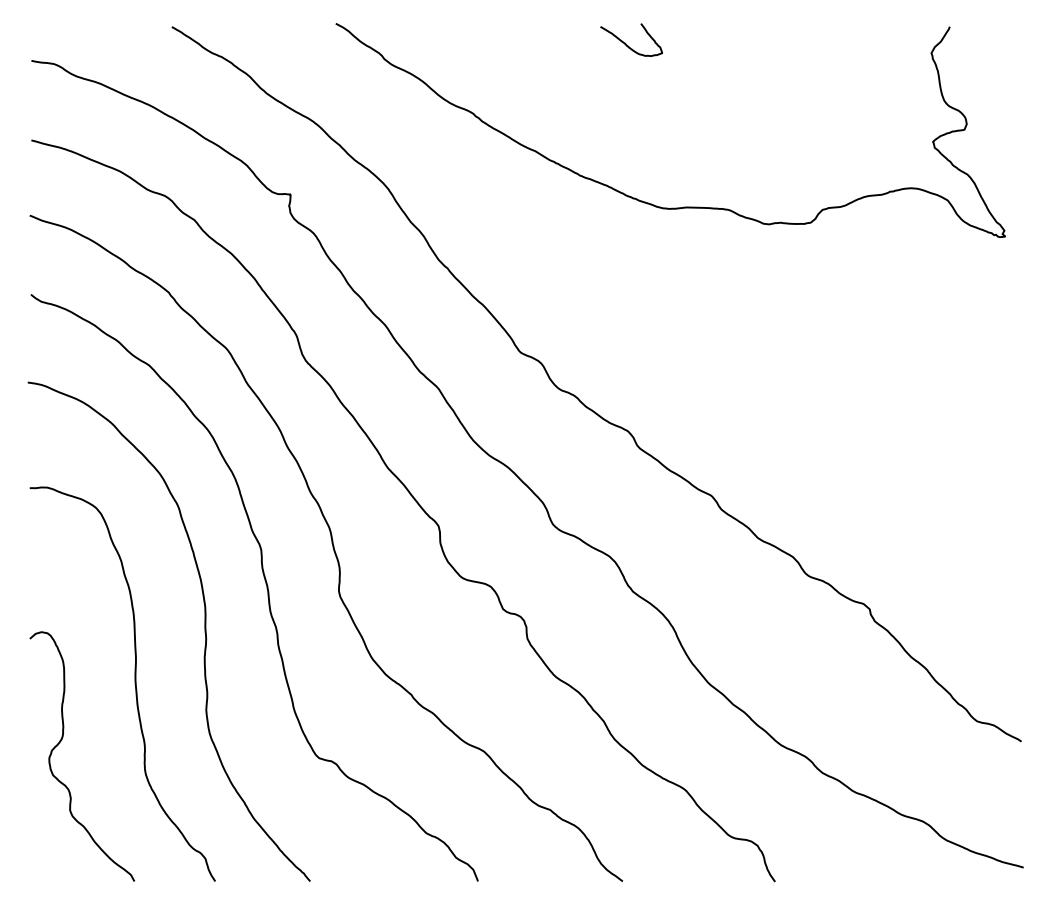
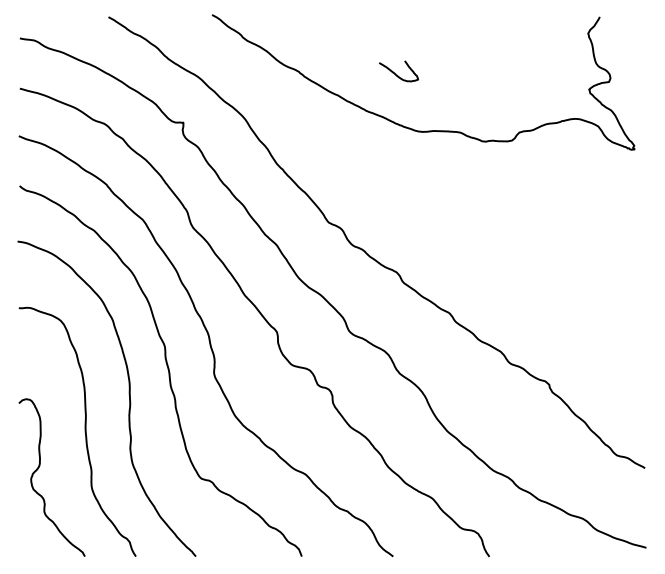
curve: (629, 45) -> (397, 74), moved

